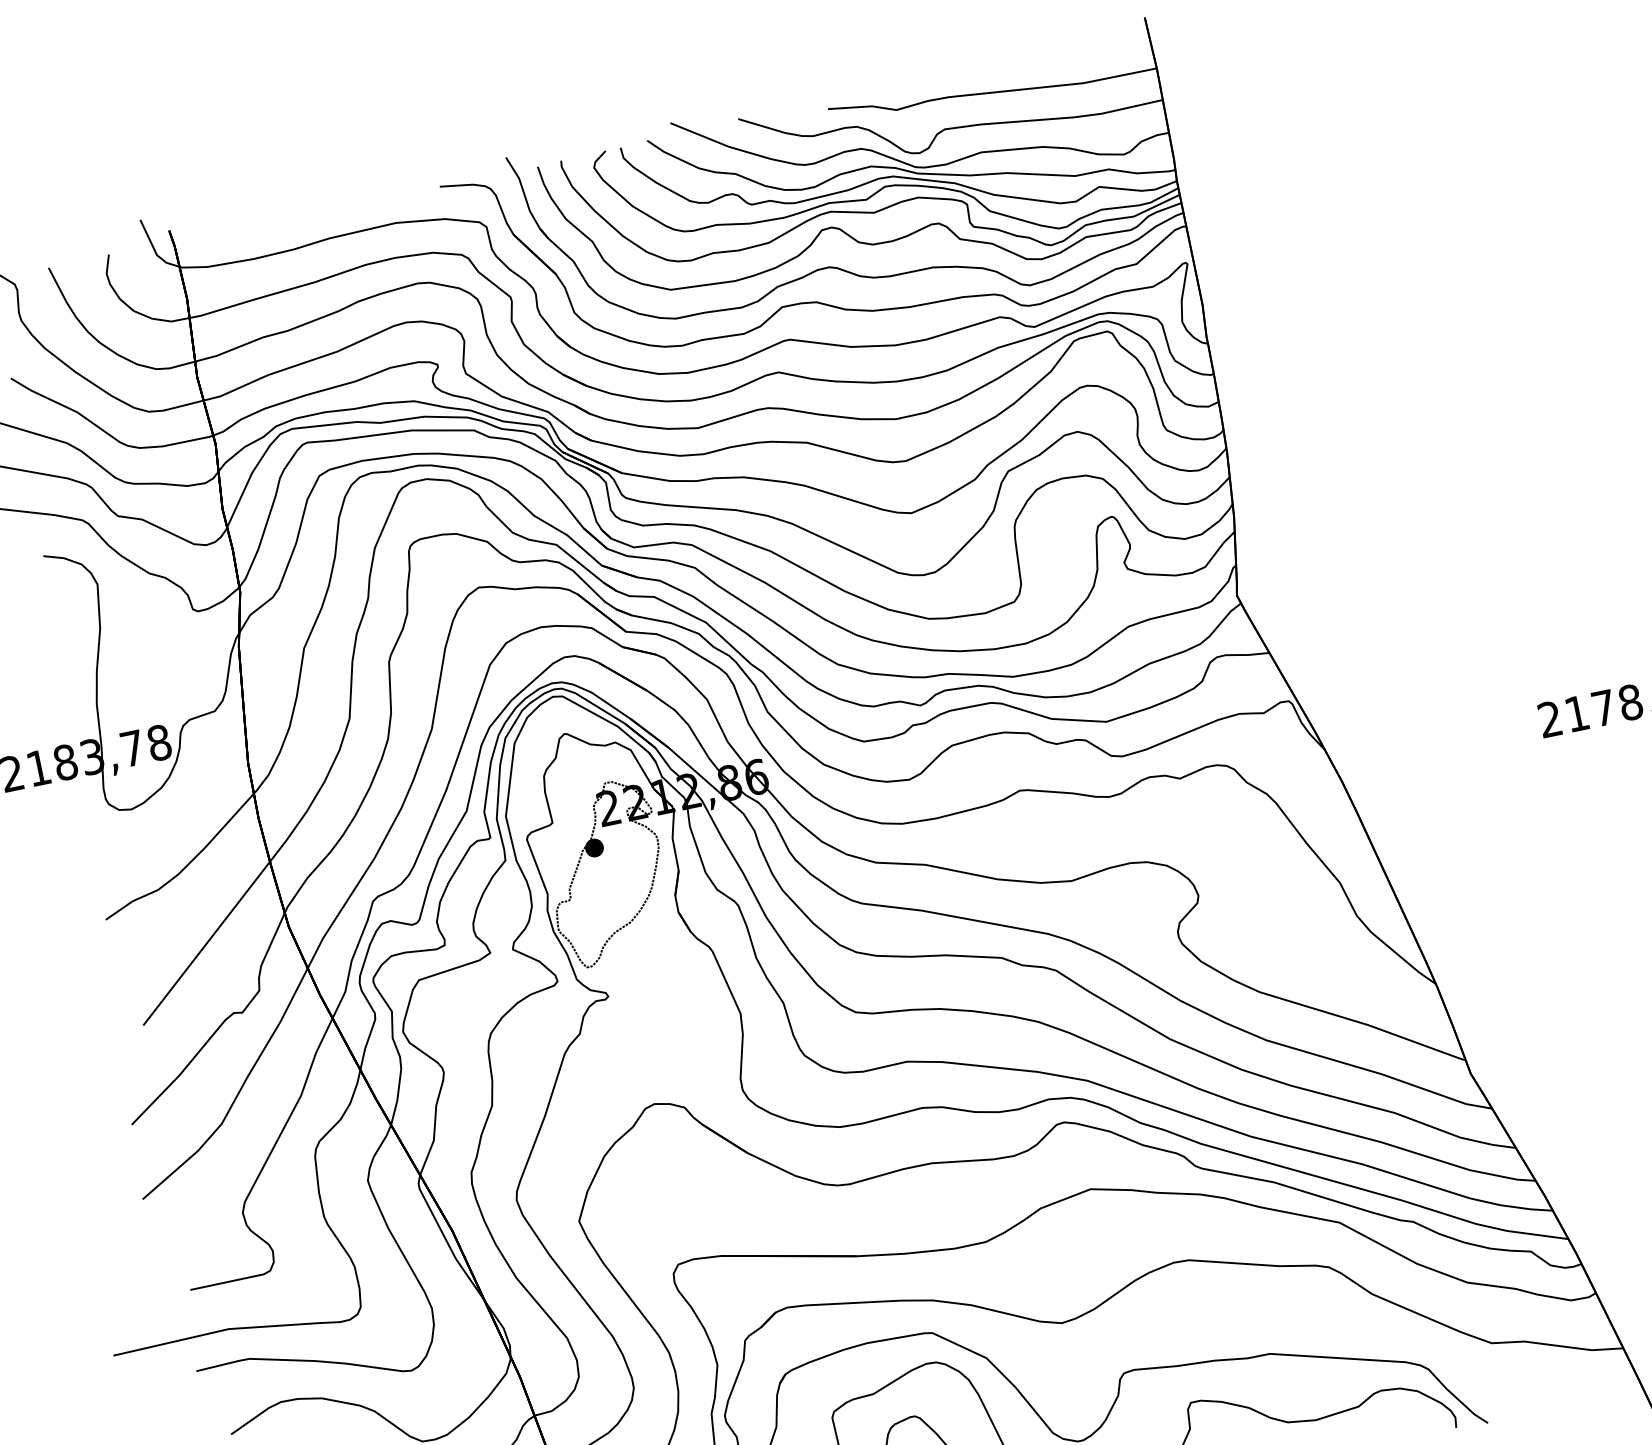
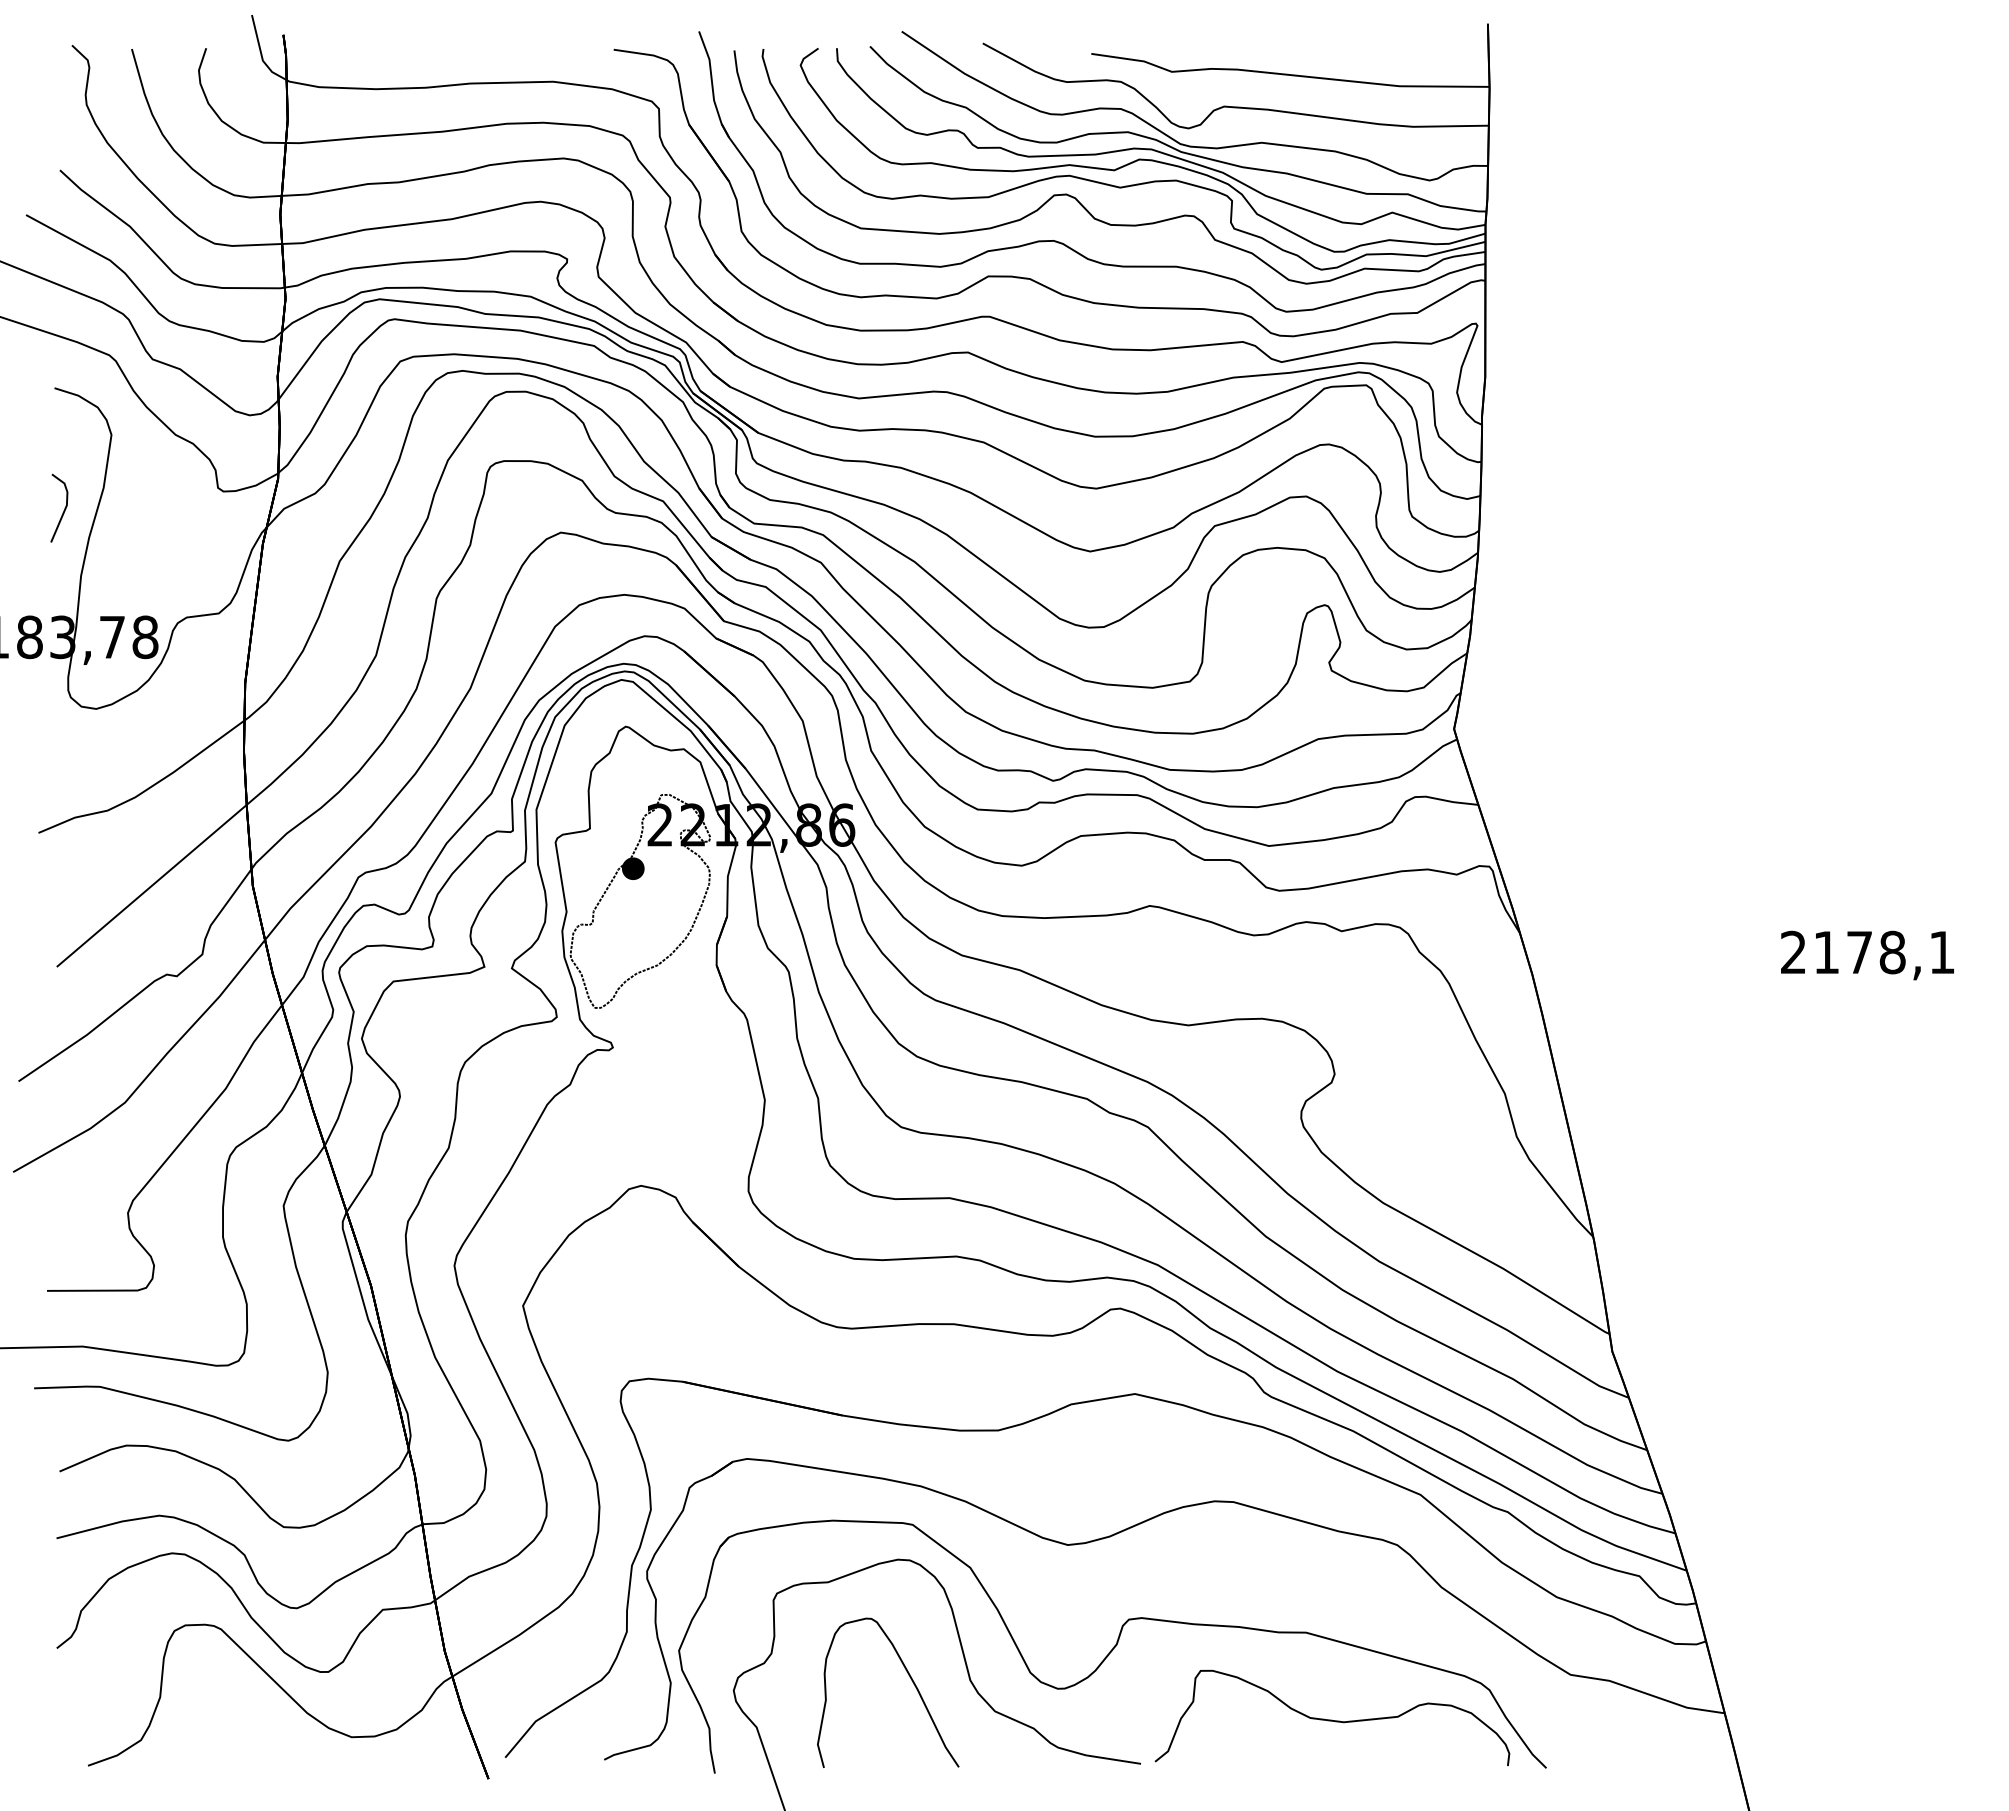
line: (71, 653) -> (63, 510), added

